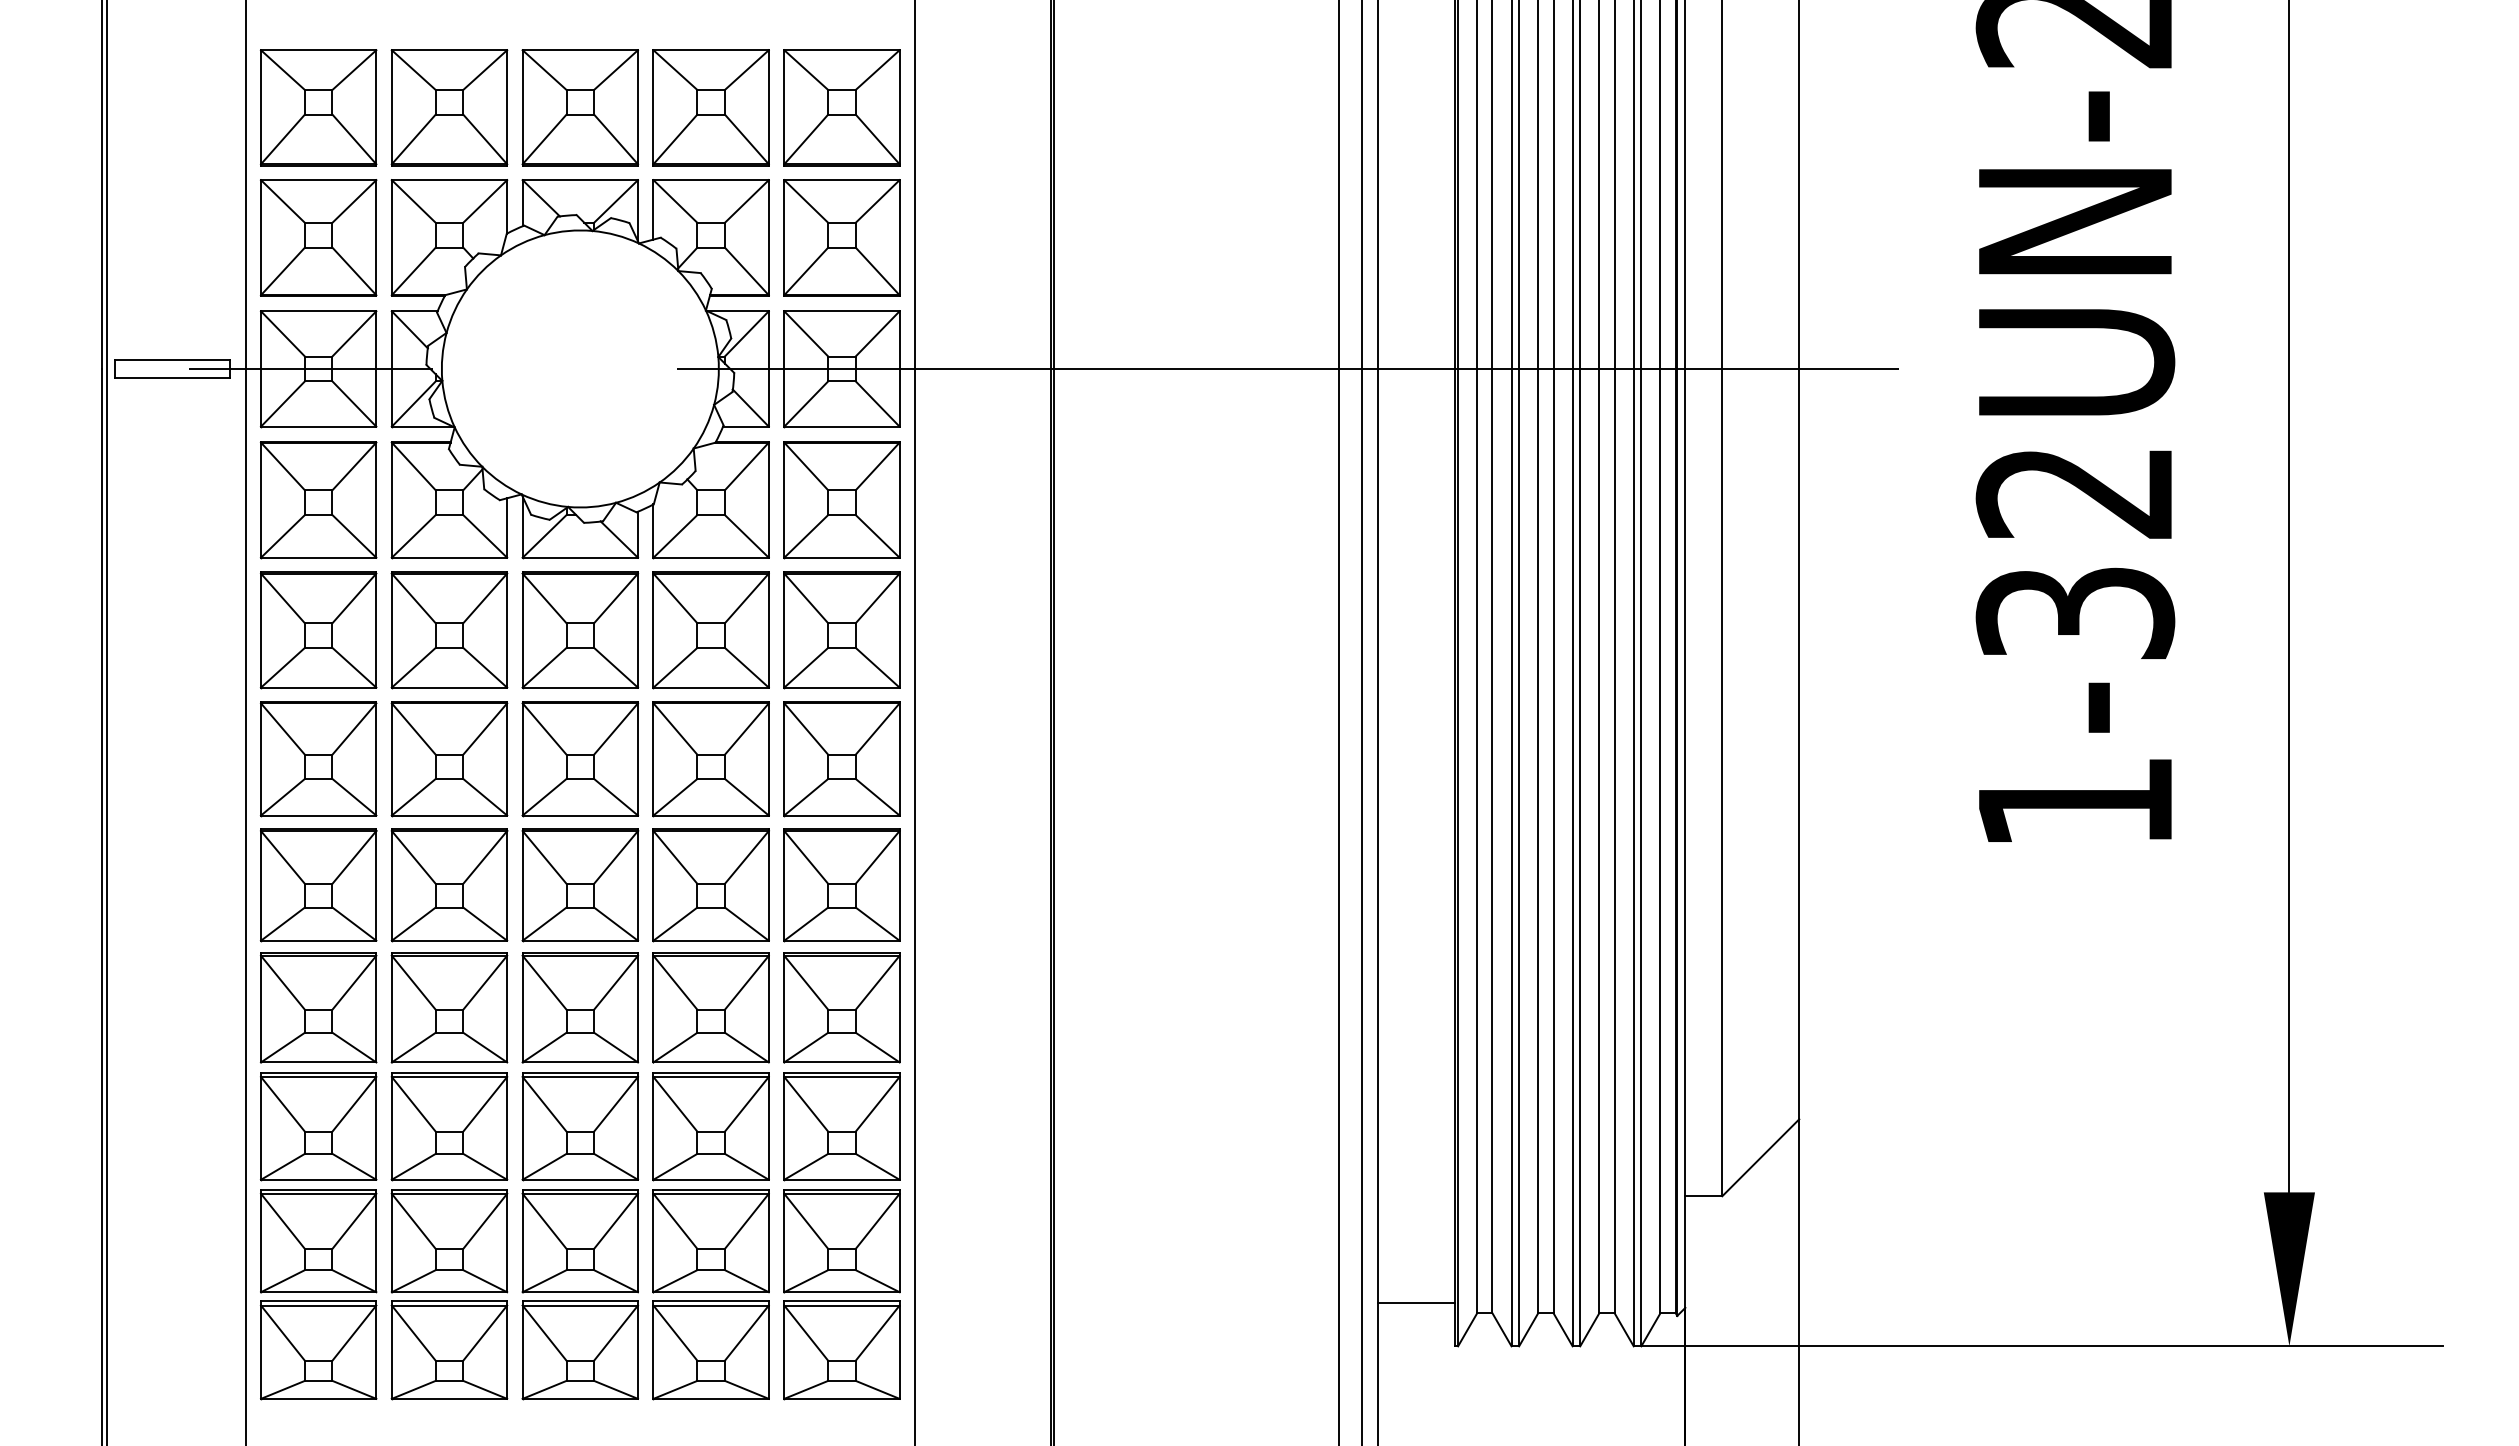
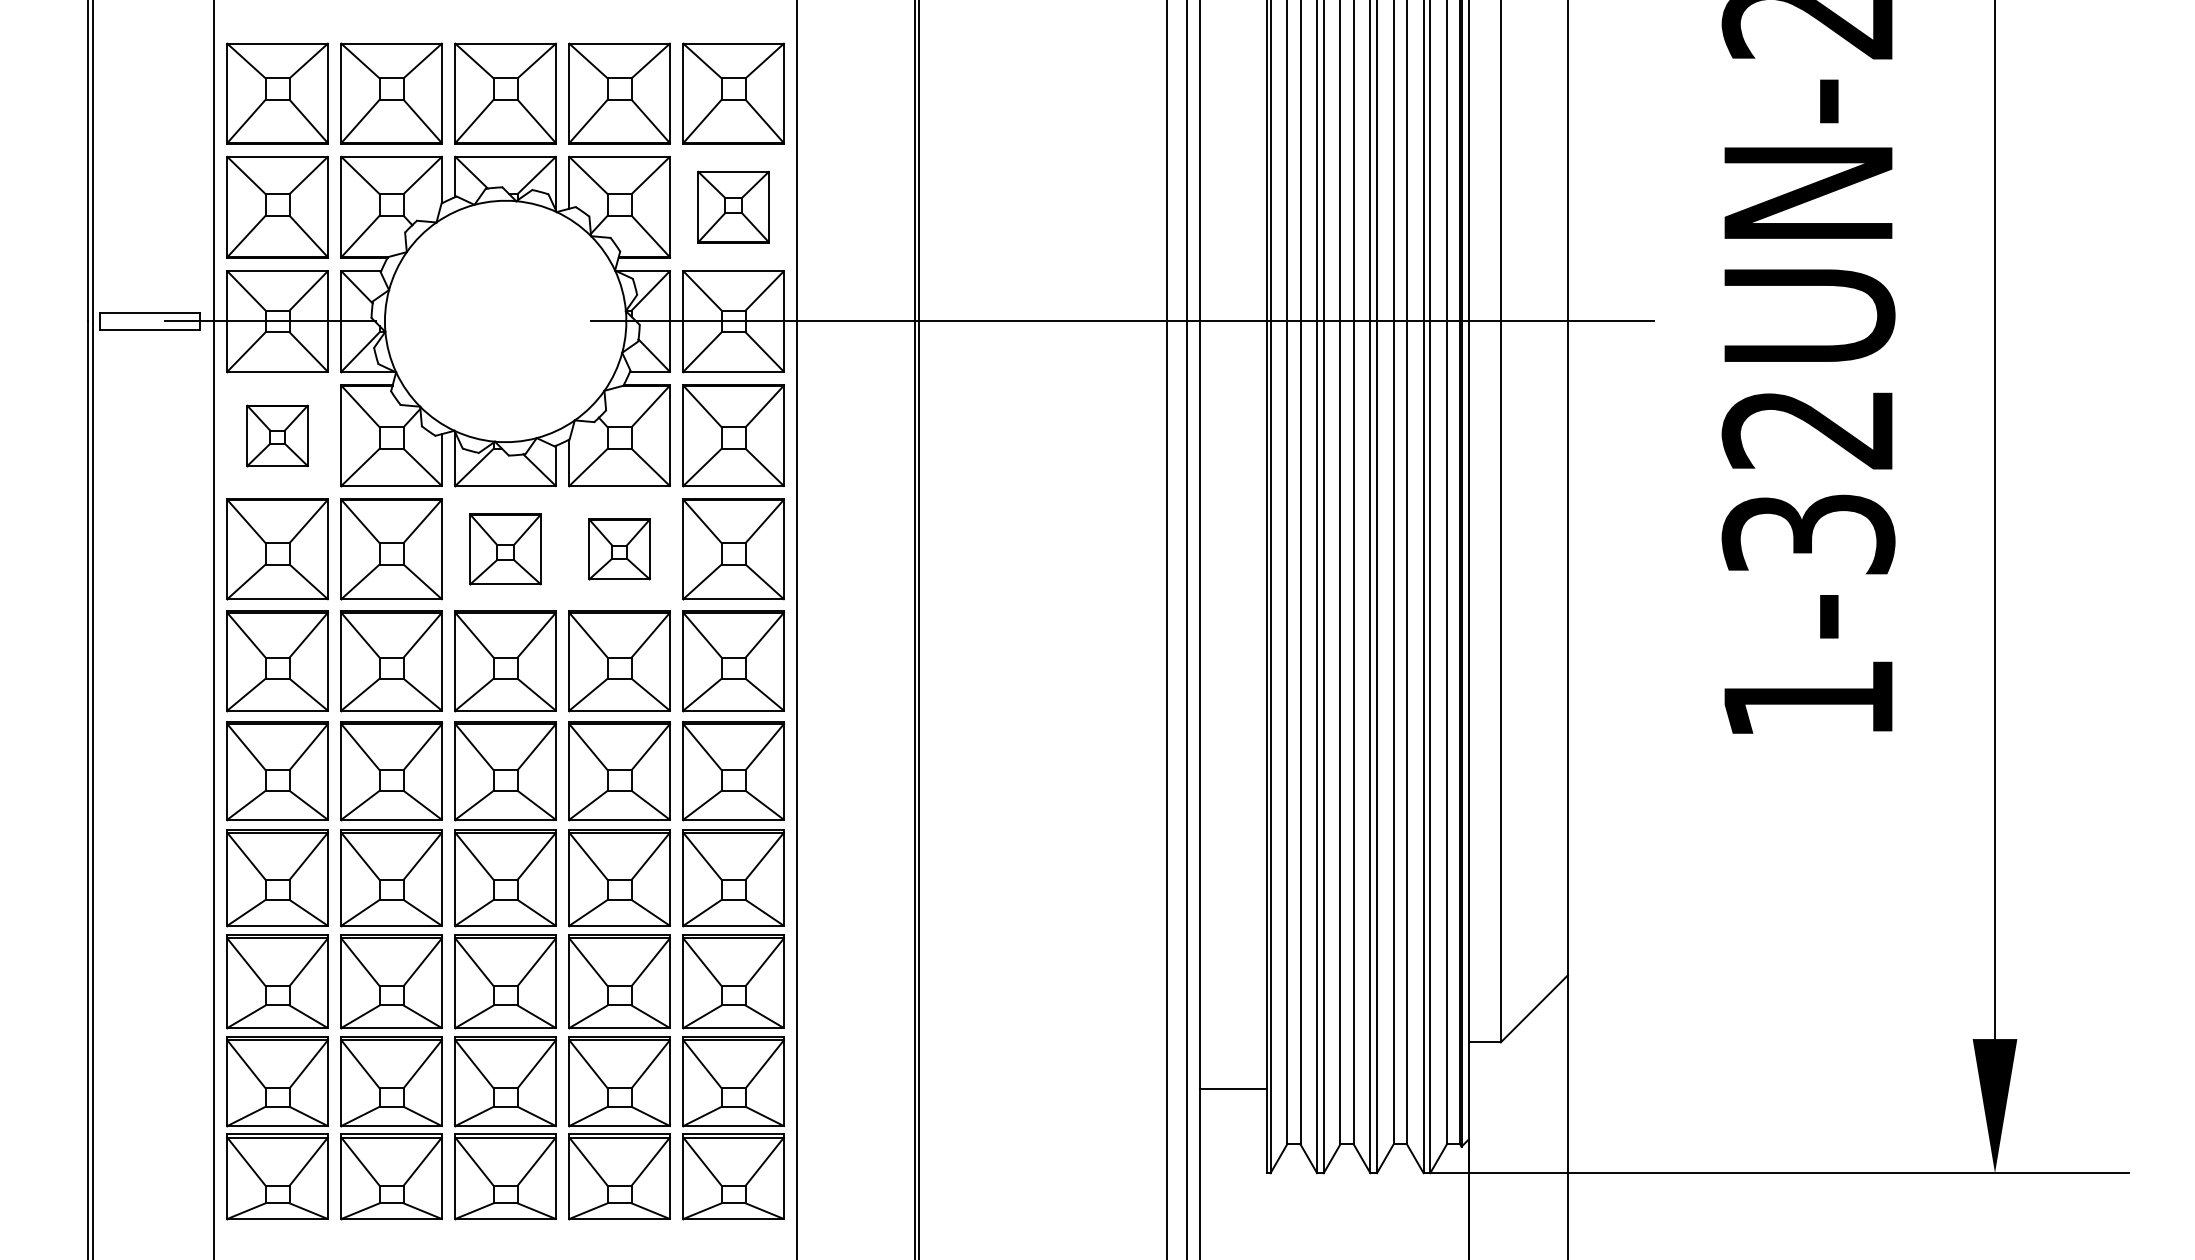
part: (841, 237) -> (733, 206), size x0.7
part: (318, 499) -> (277, 435), size x0.6
part: (580, 630) -> (505, 549), size x0.7
part: (710, 630) -> (619, 549), size x0.6
line: (1415, 1303) -> (1233, 1089), moved

